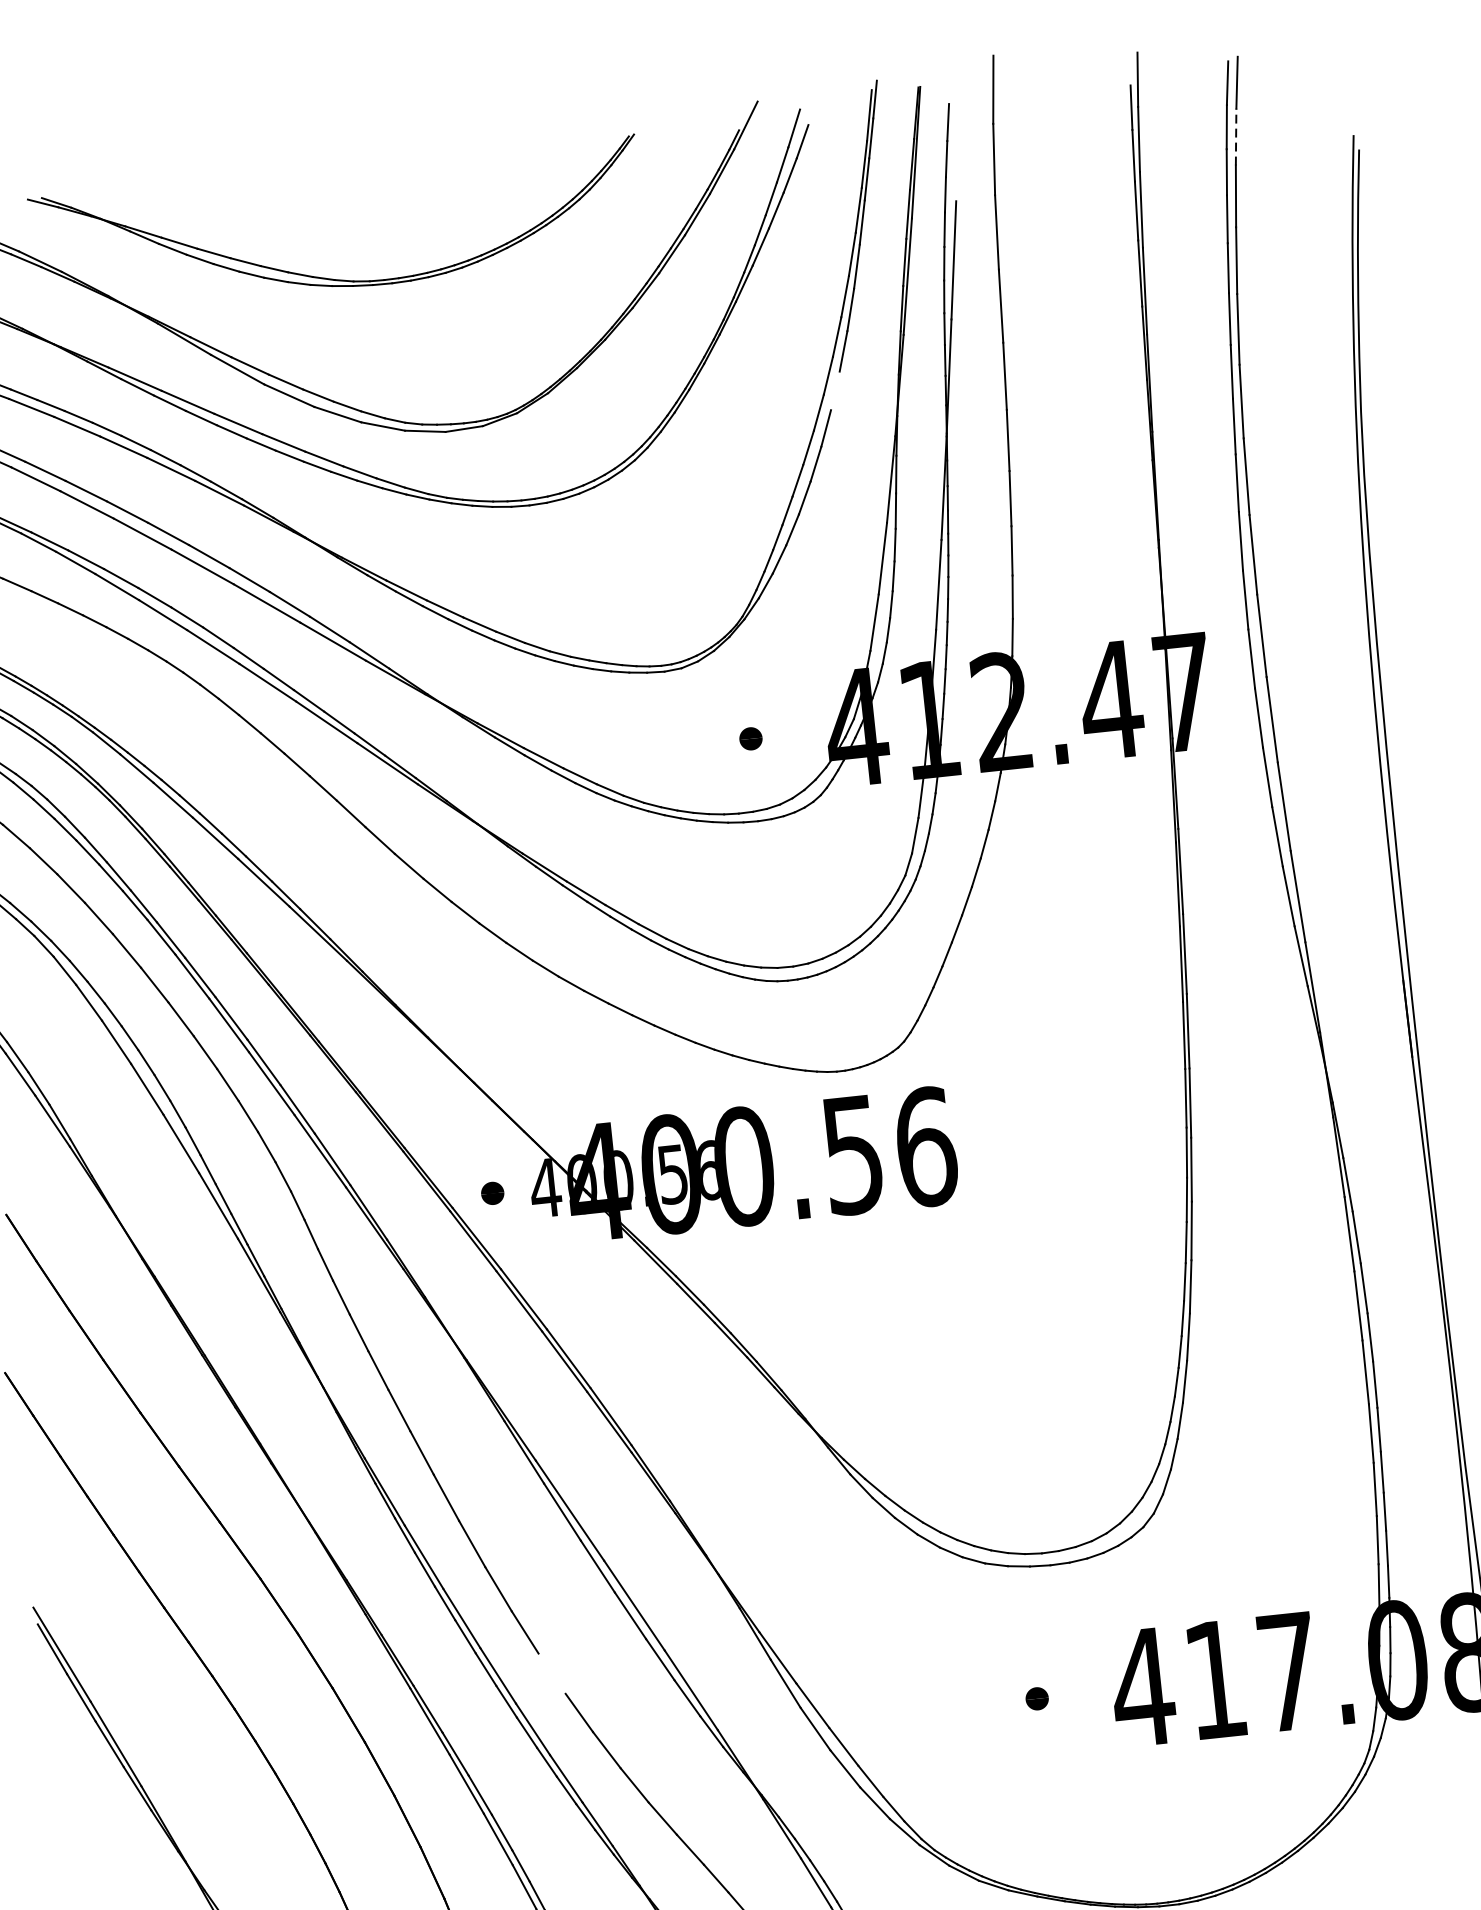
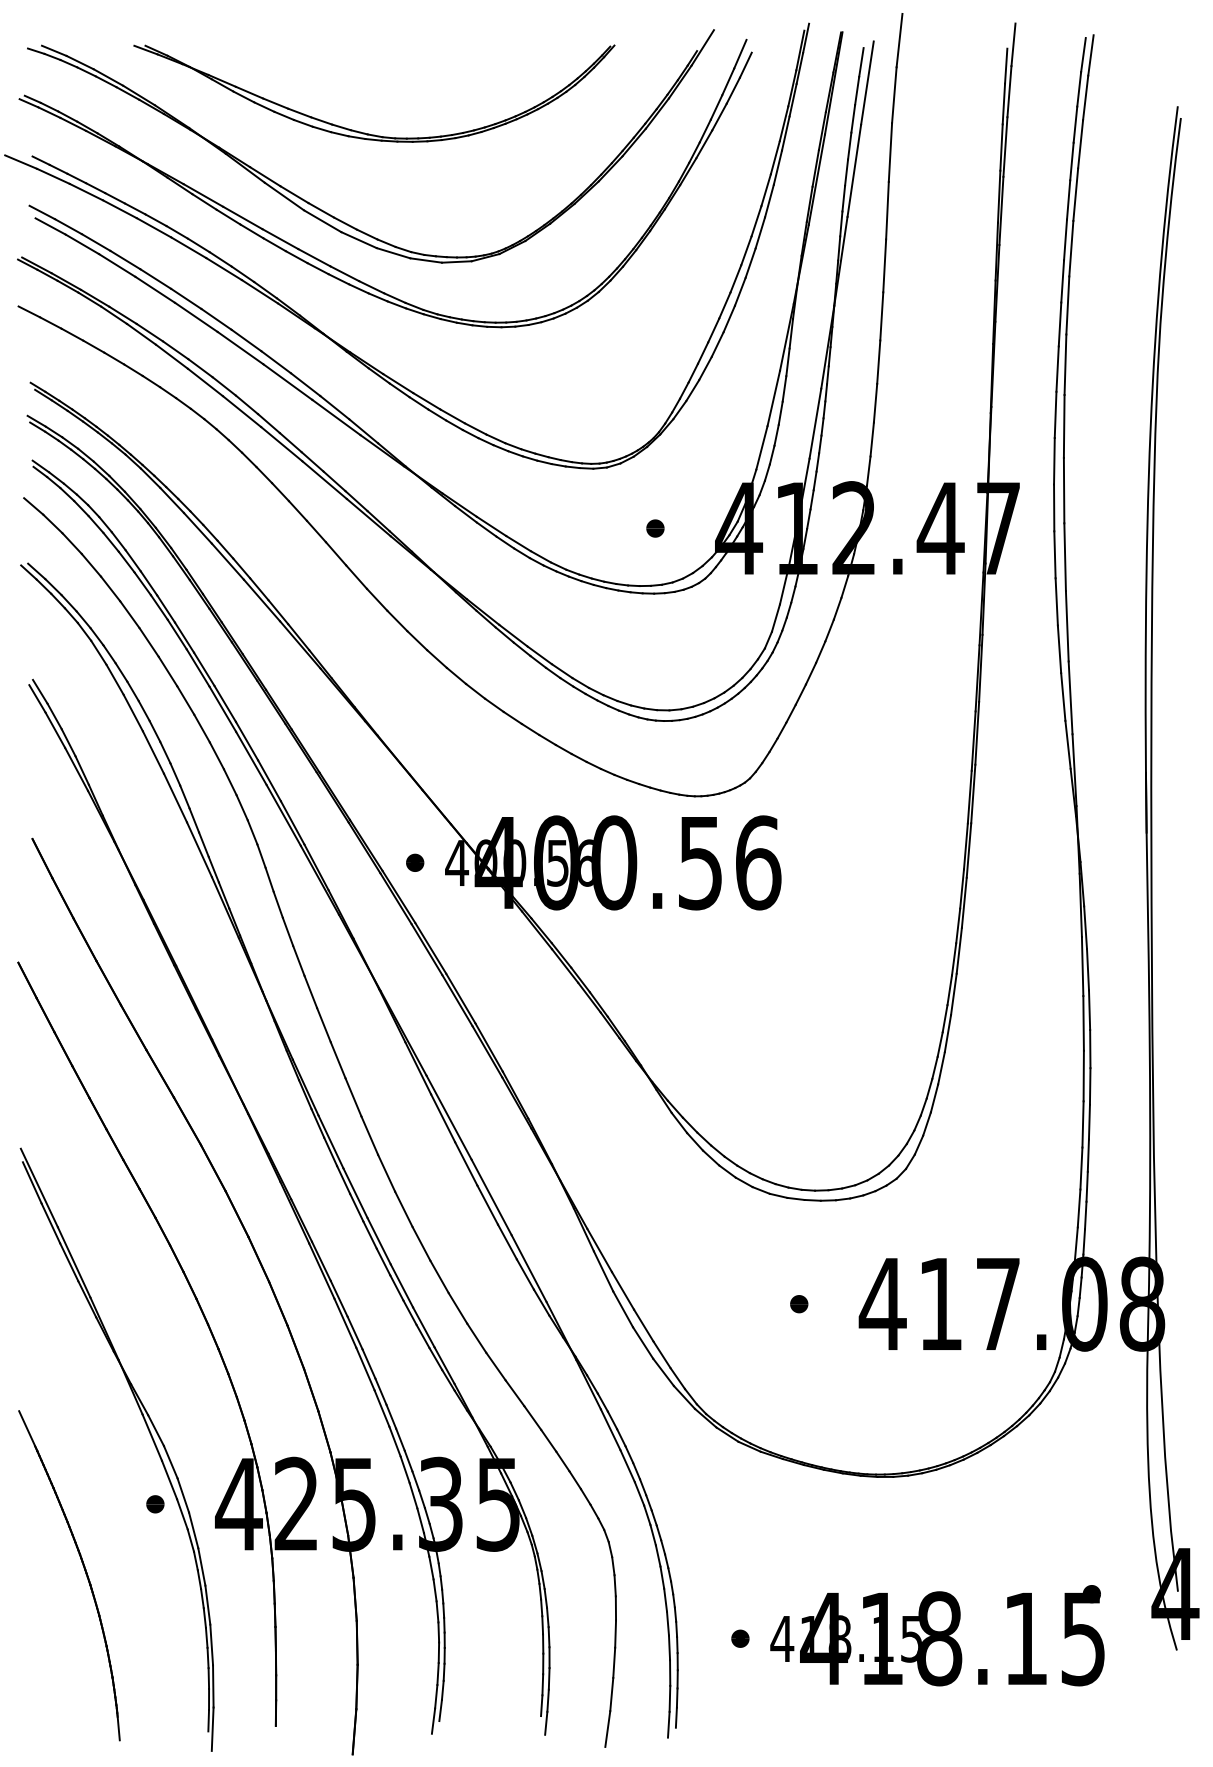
line: (1235, 136) -> (1085, 97), dashed -> solid
line: (958, 146) -> (867, 82), added
line: (835, 390) -> (750, 262), added
line: (552, 1673) -> (421, 1243), added

